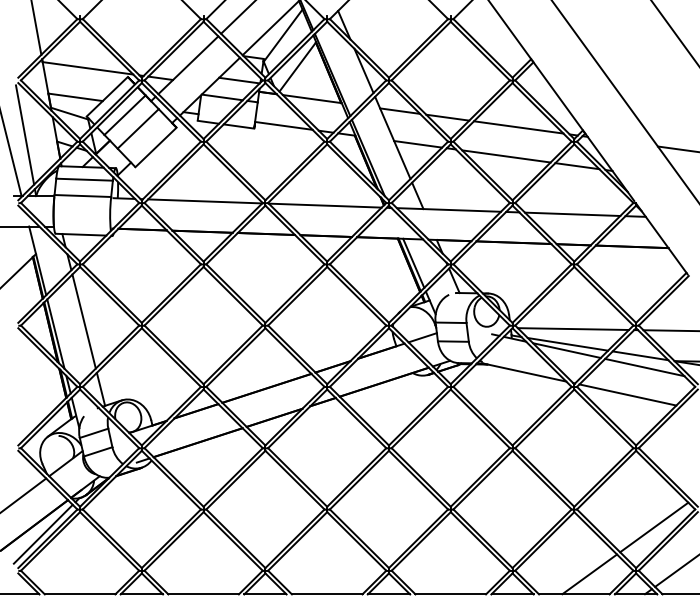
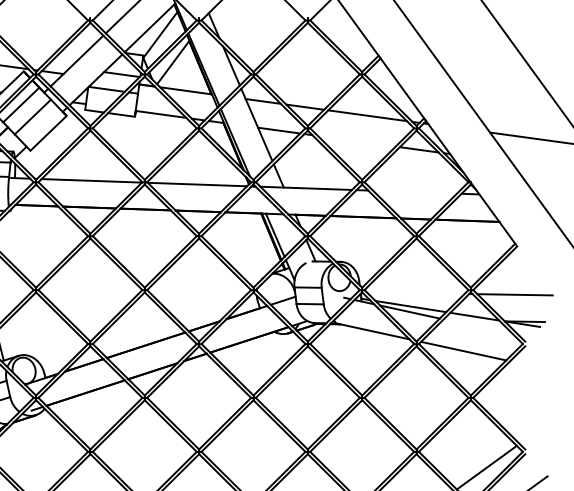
line: (506, 156) -> (356, 141), removed
line: (572, 213) -> (414, 191), removed
line: (572, 328) -> (414, 292), removed
line: (644, 367) -> (478, 326), removed

